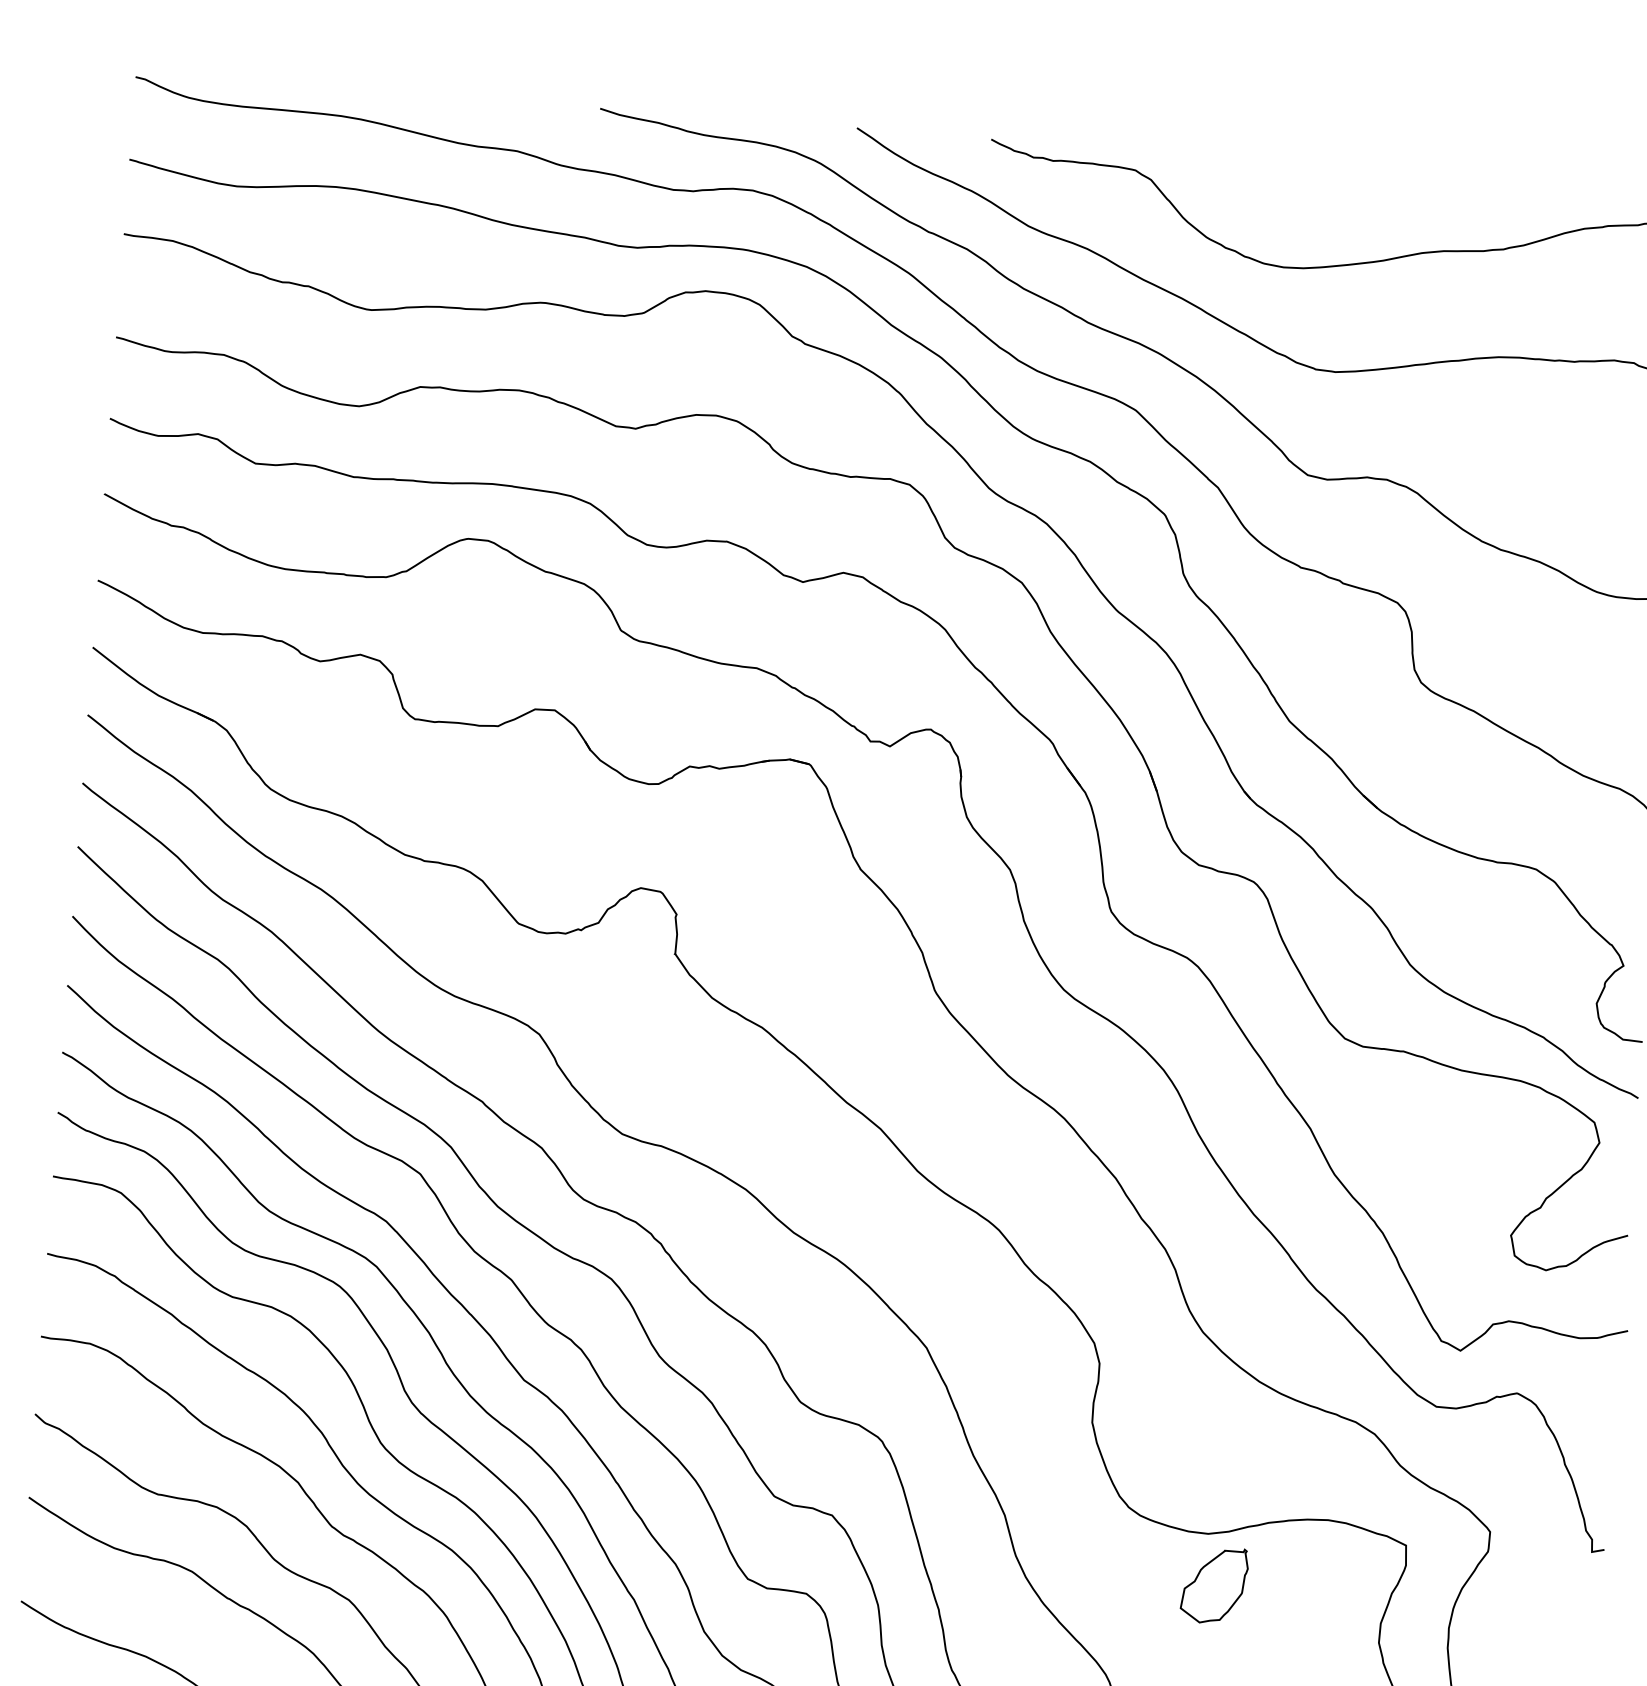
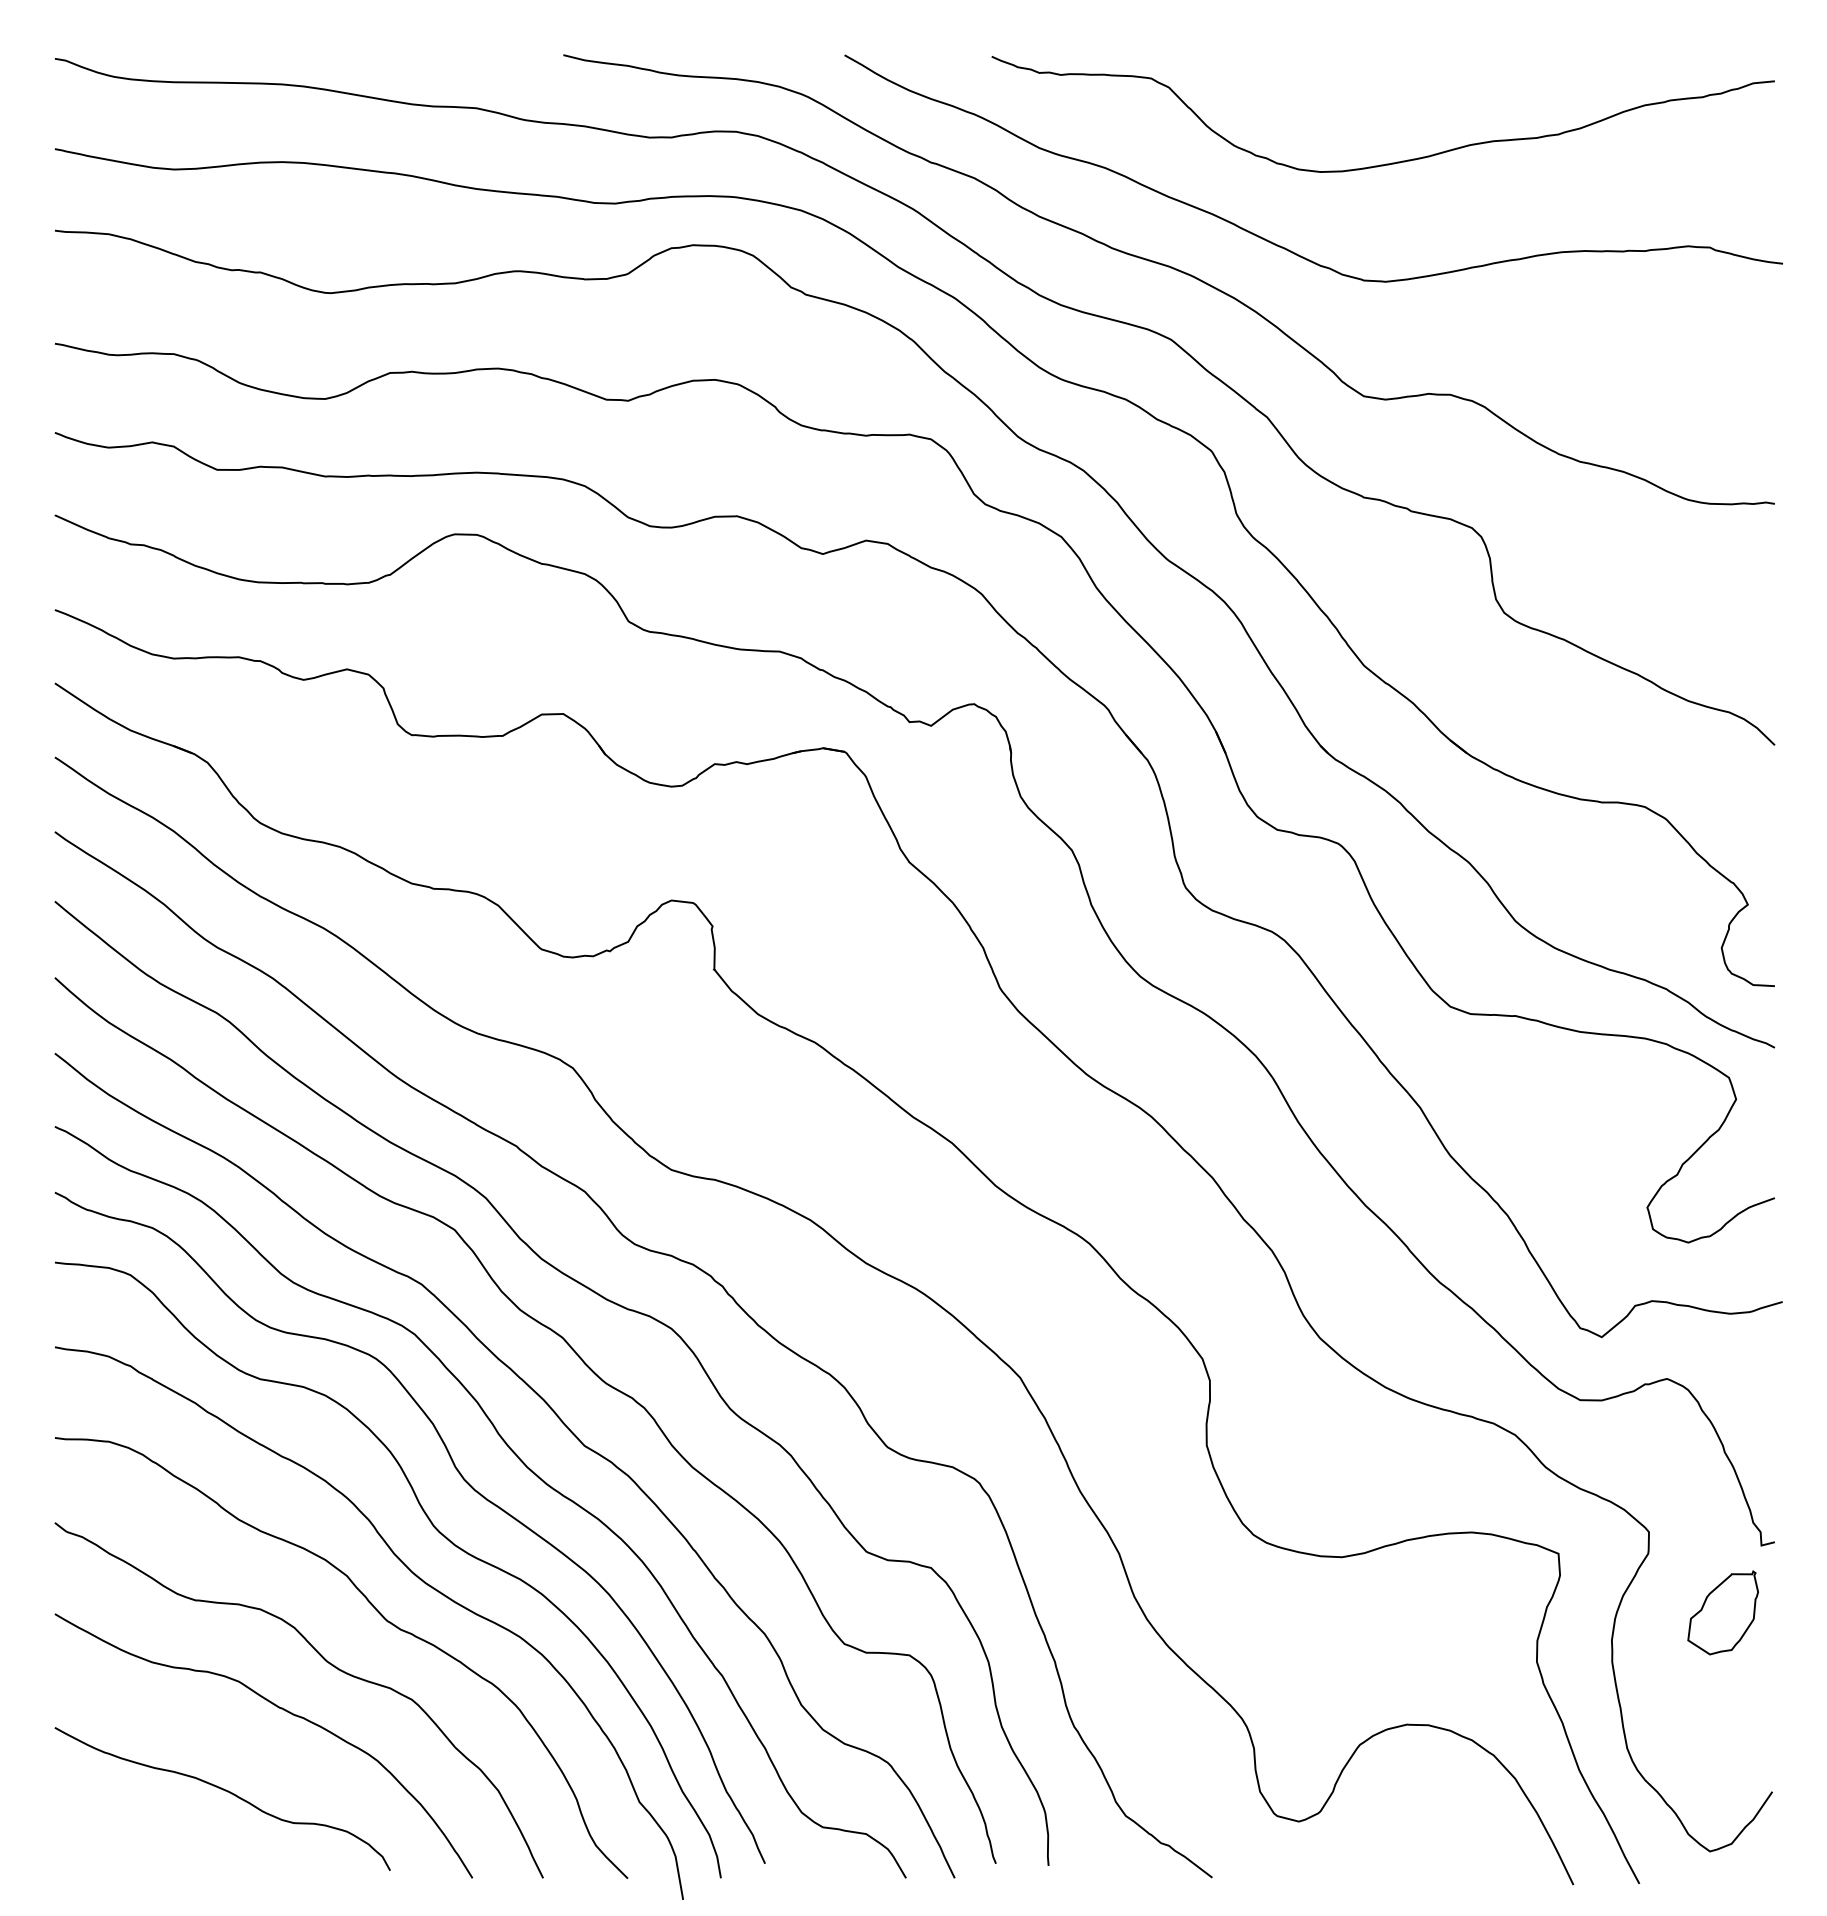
part: (1213, 1585) -> (1722, 1612), moved

